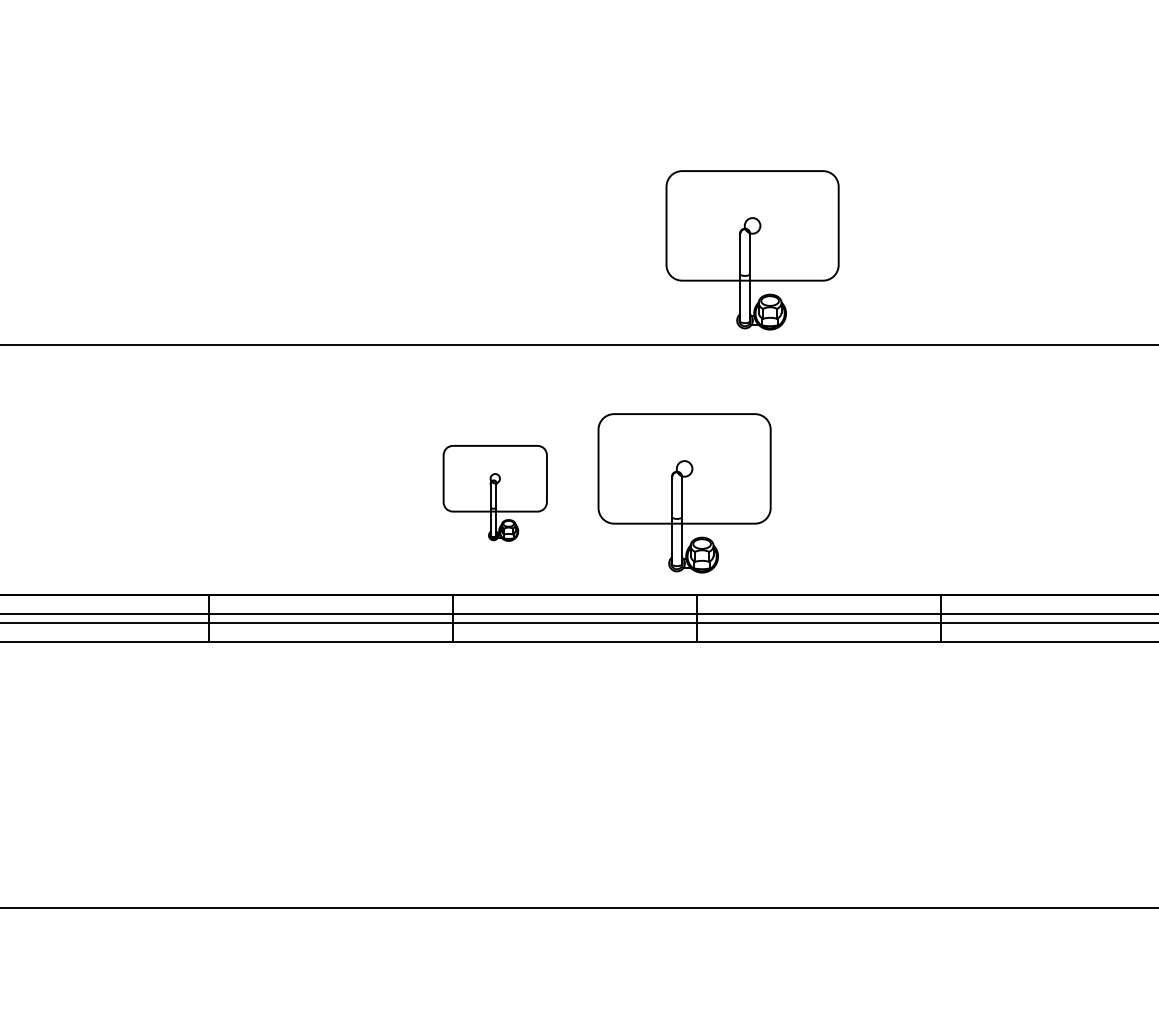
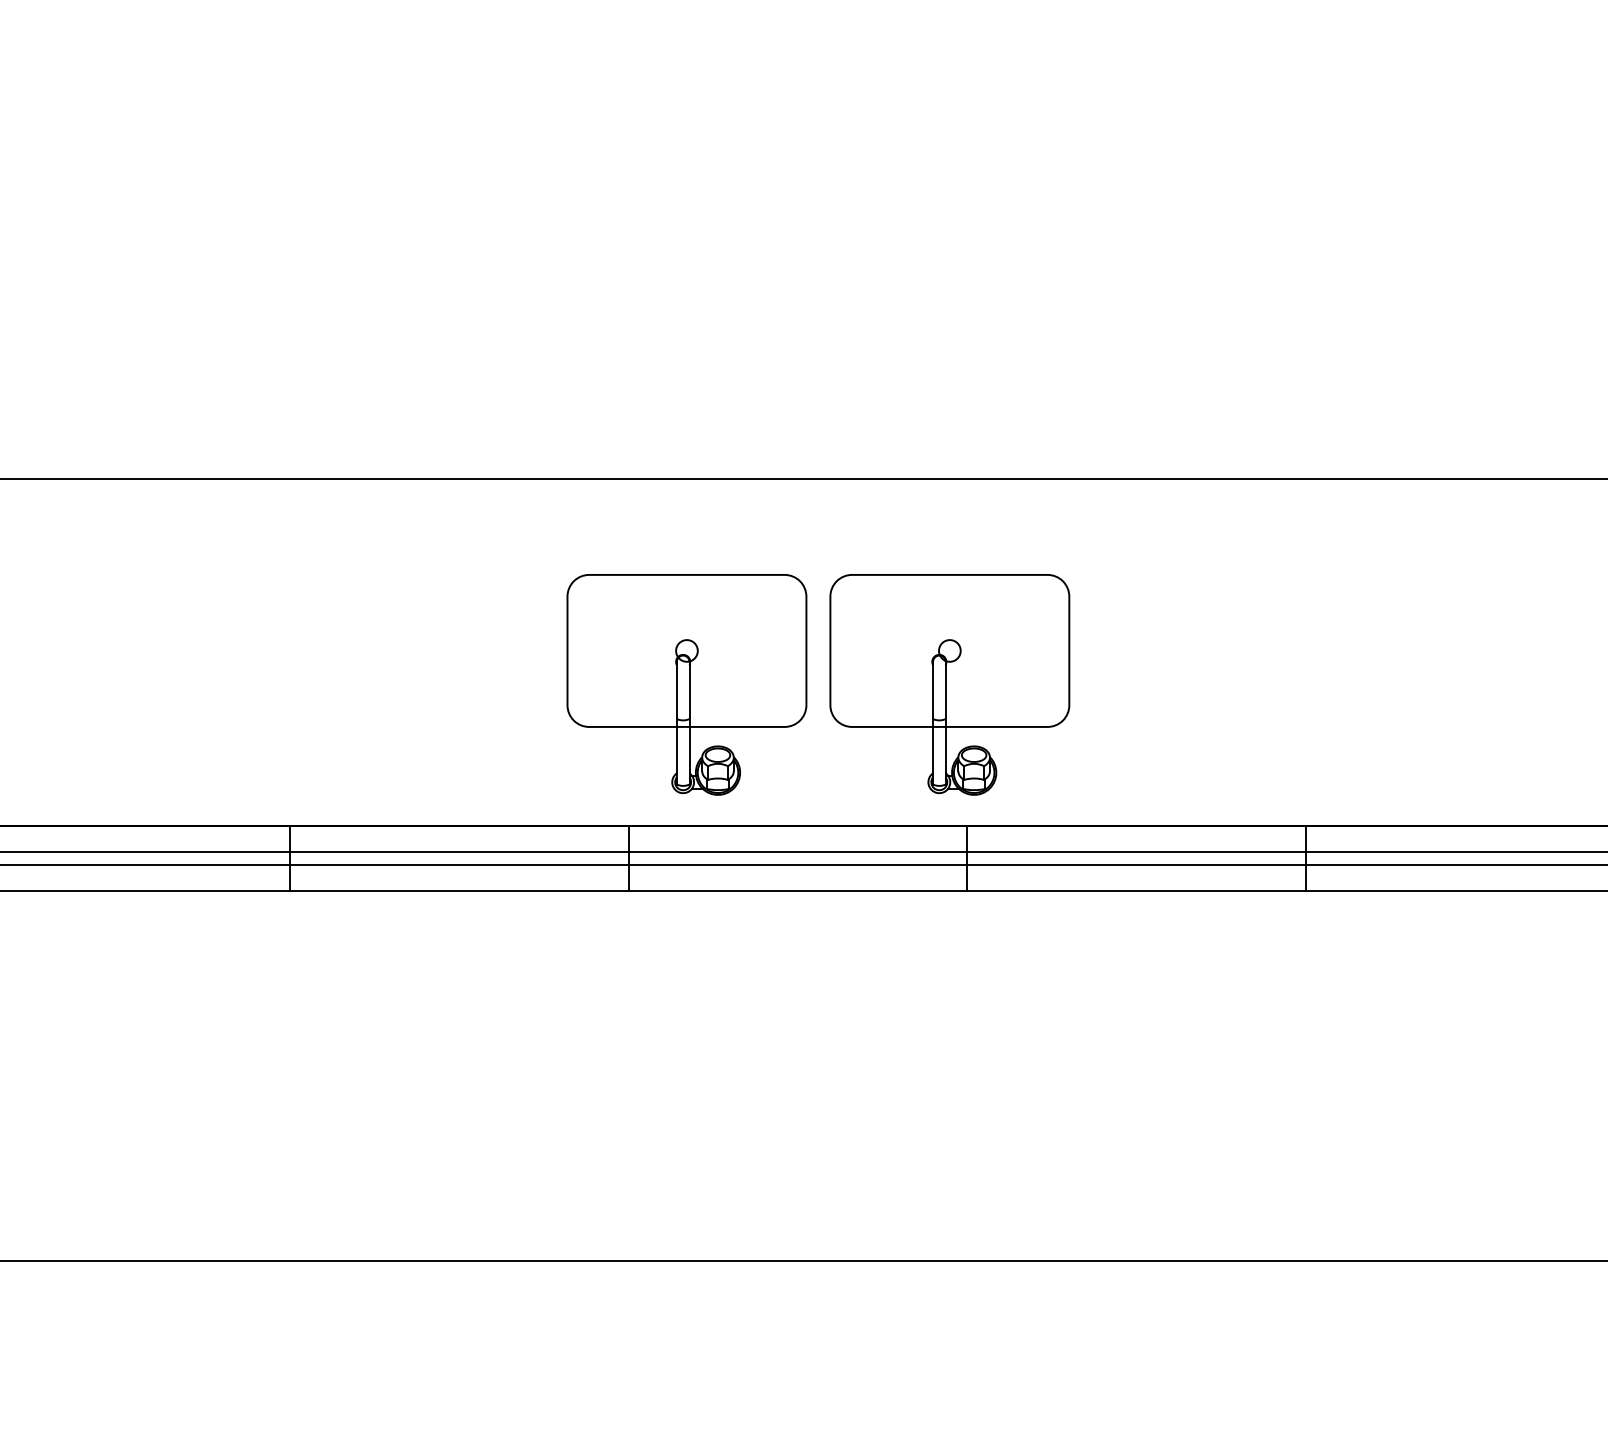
part: (752, 250) -> (1044, 347), removed
part: (495, 493) -> (687, 685), size x1.67

